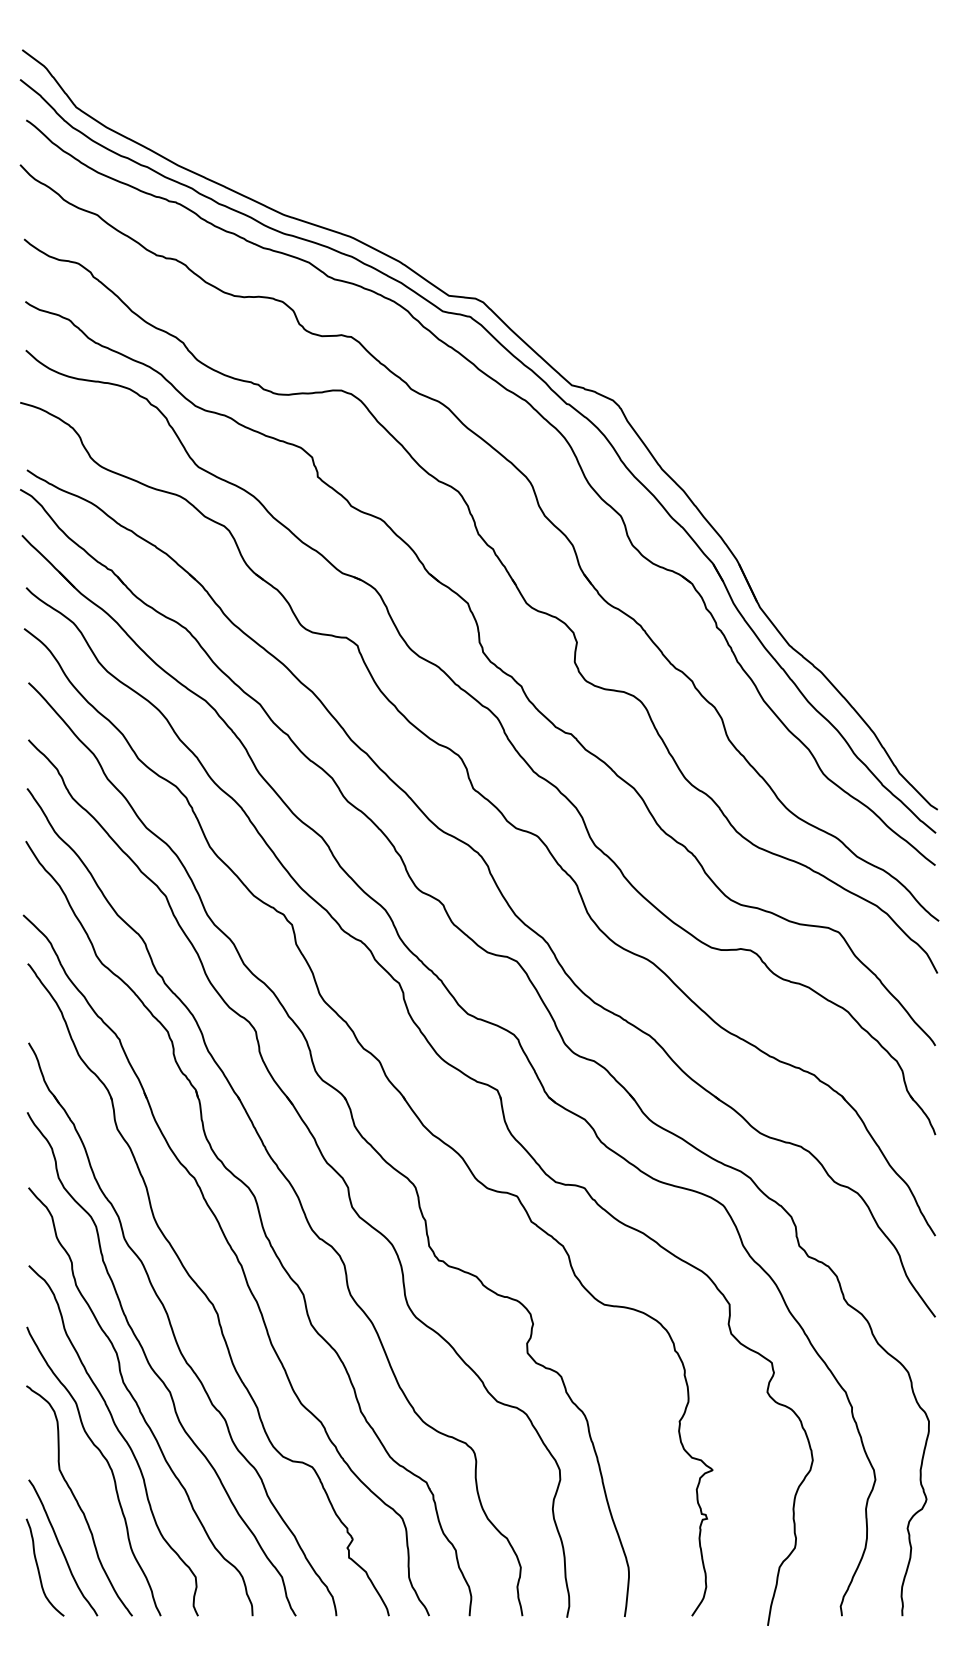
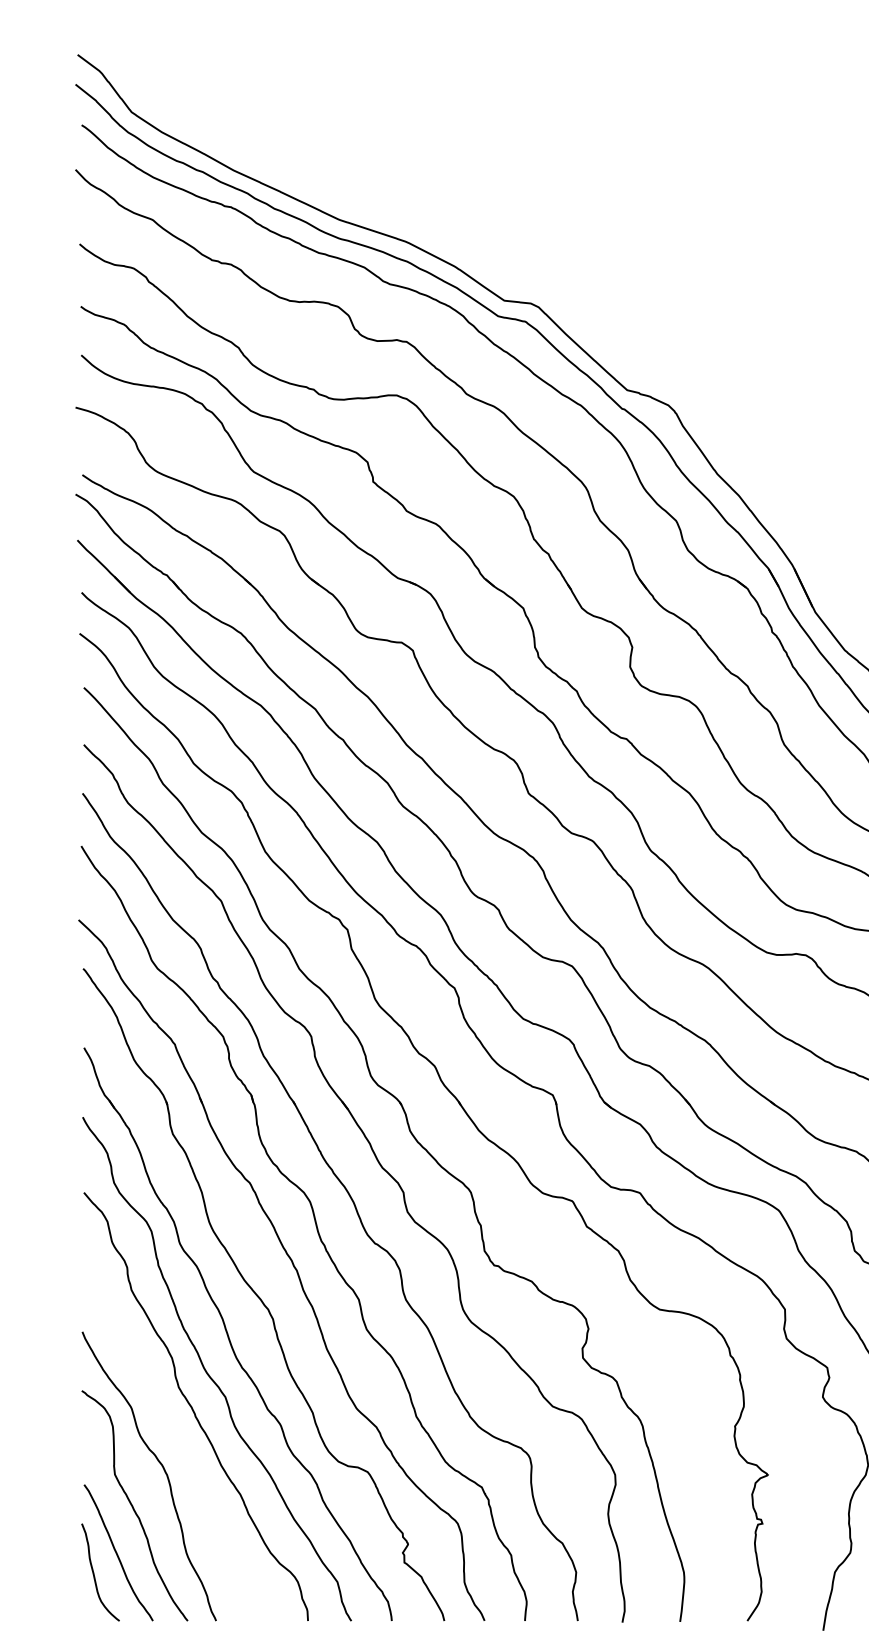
curve: (120, 1435) -> (175, 1440), removed

